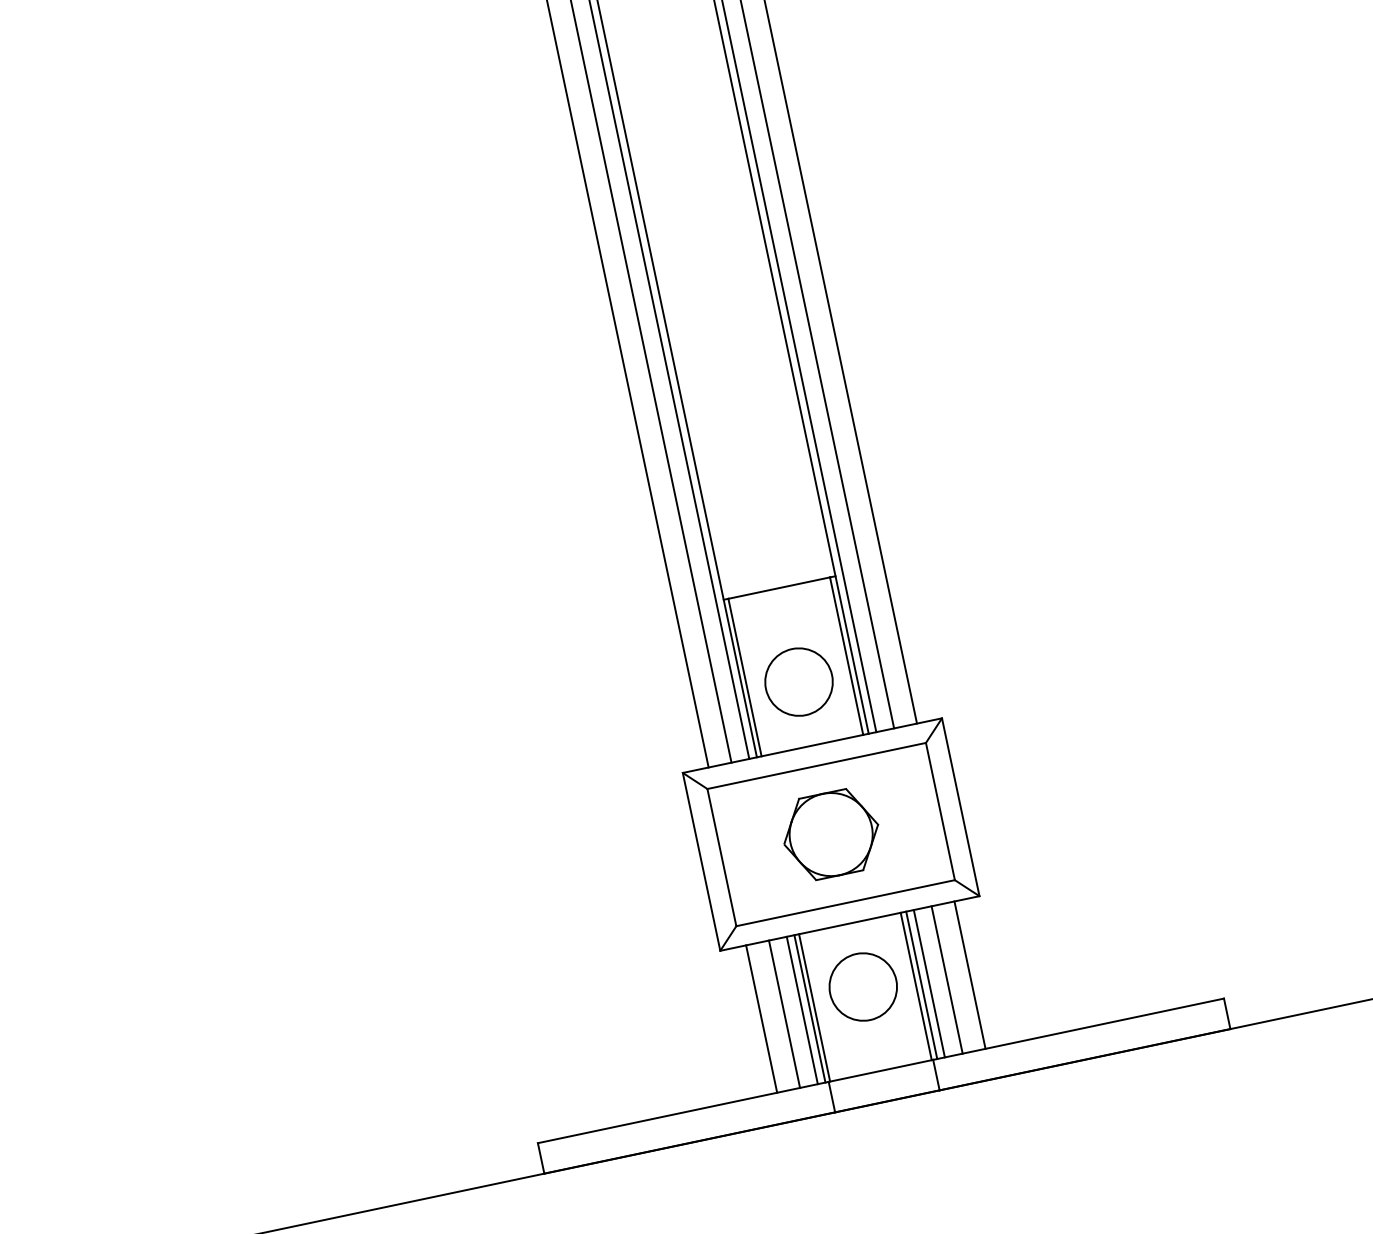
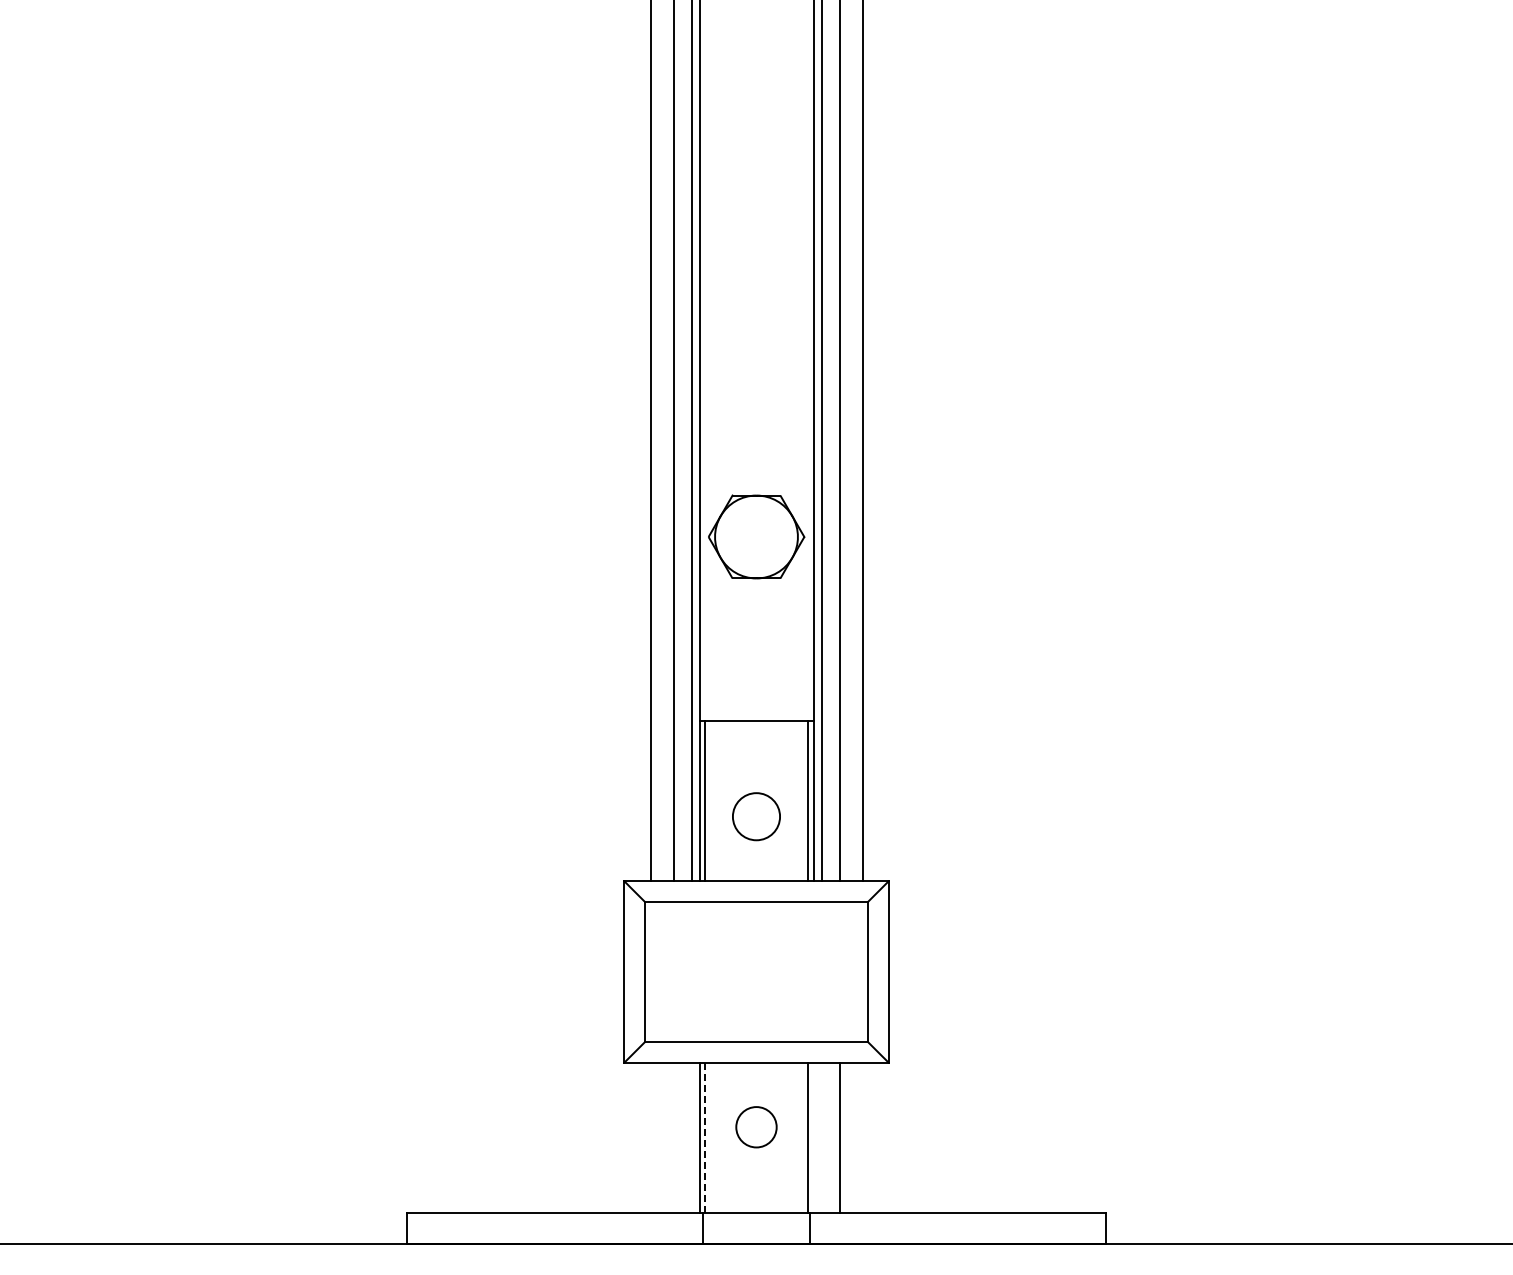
circle: (799, 682) -> (756, 816), size x0.7
part: (831, 834) -> (756, 536), moved
line: (970, 974) -> (863, 1137), removed
line: (929, 983) -> (821, 1137), removed
line: (921, 985) -> (813, 1137), removed
circle: (863, 986) -> (756, 1126), size x0.6
line: (814, 1007) -> (704, 1137), solid -> dashed
line: (802, 1010) -> (692, 1137), removed
line: (784, 1013) -> (674, 1137), removed
line: (761, 1018) -> (650, 1137), removed

